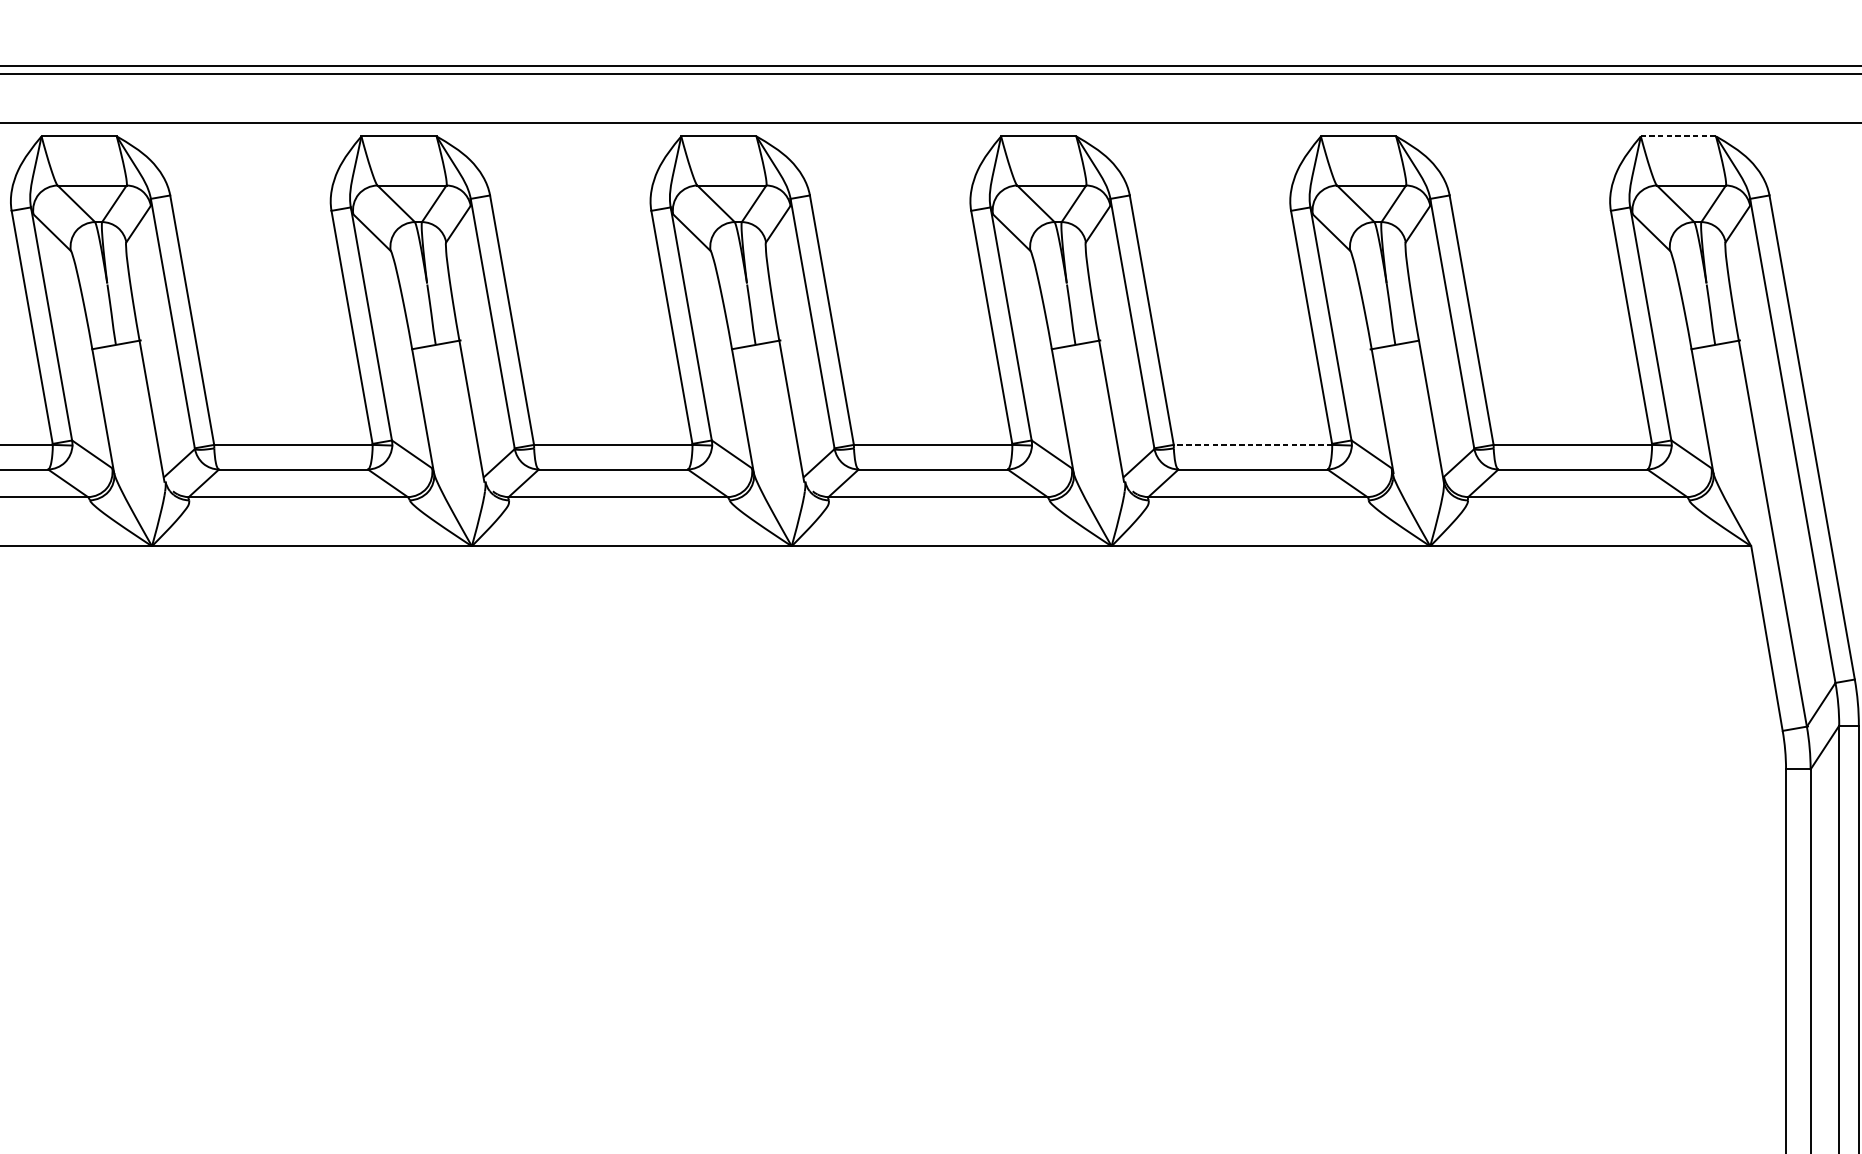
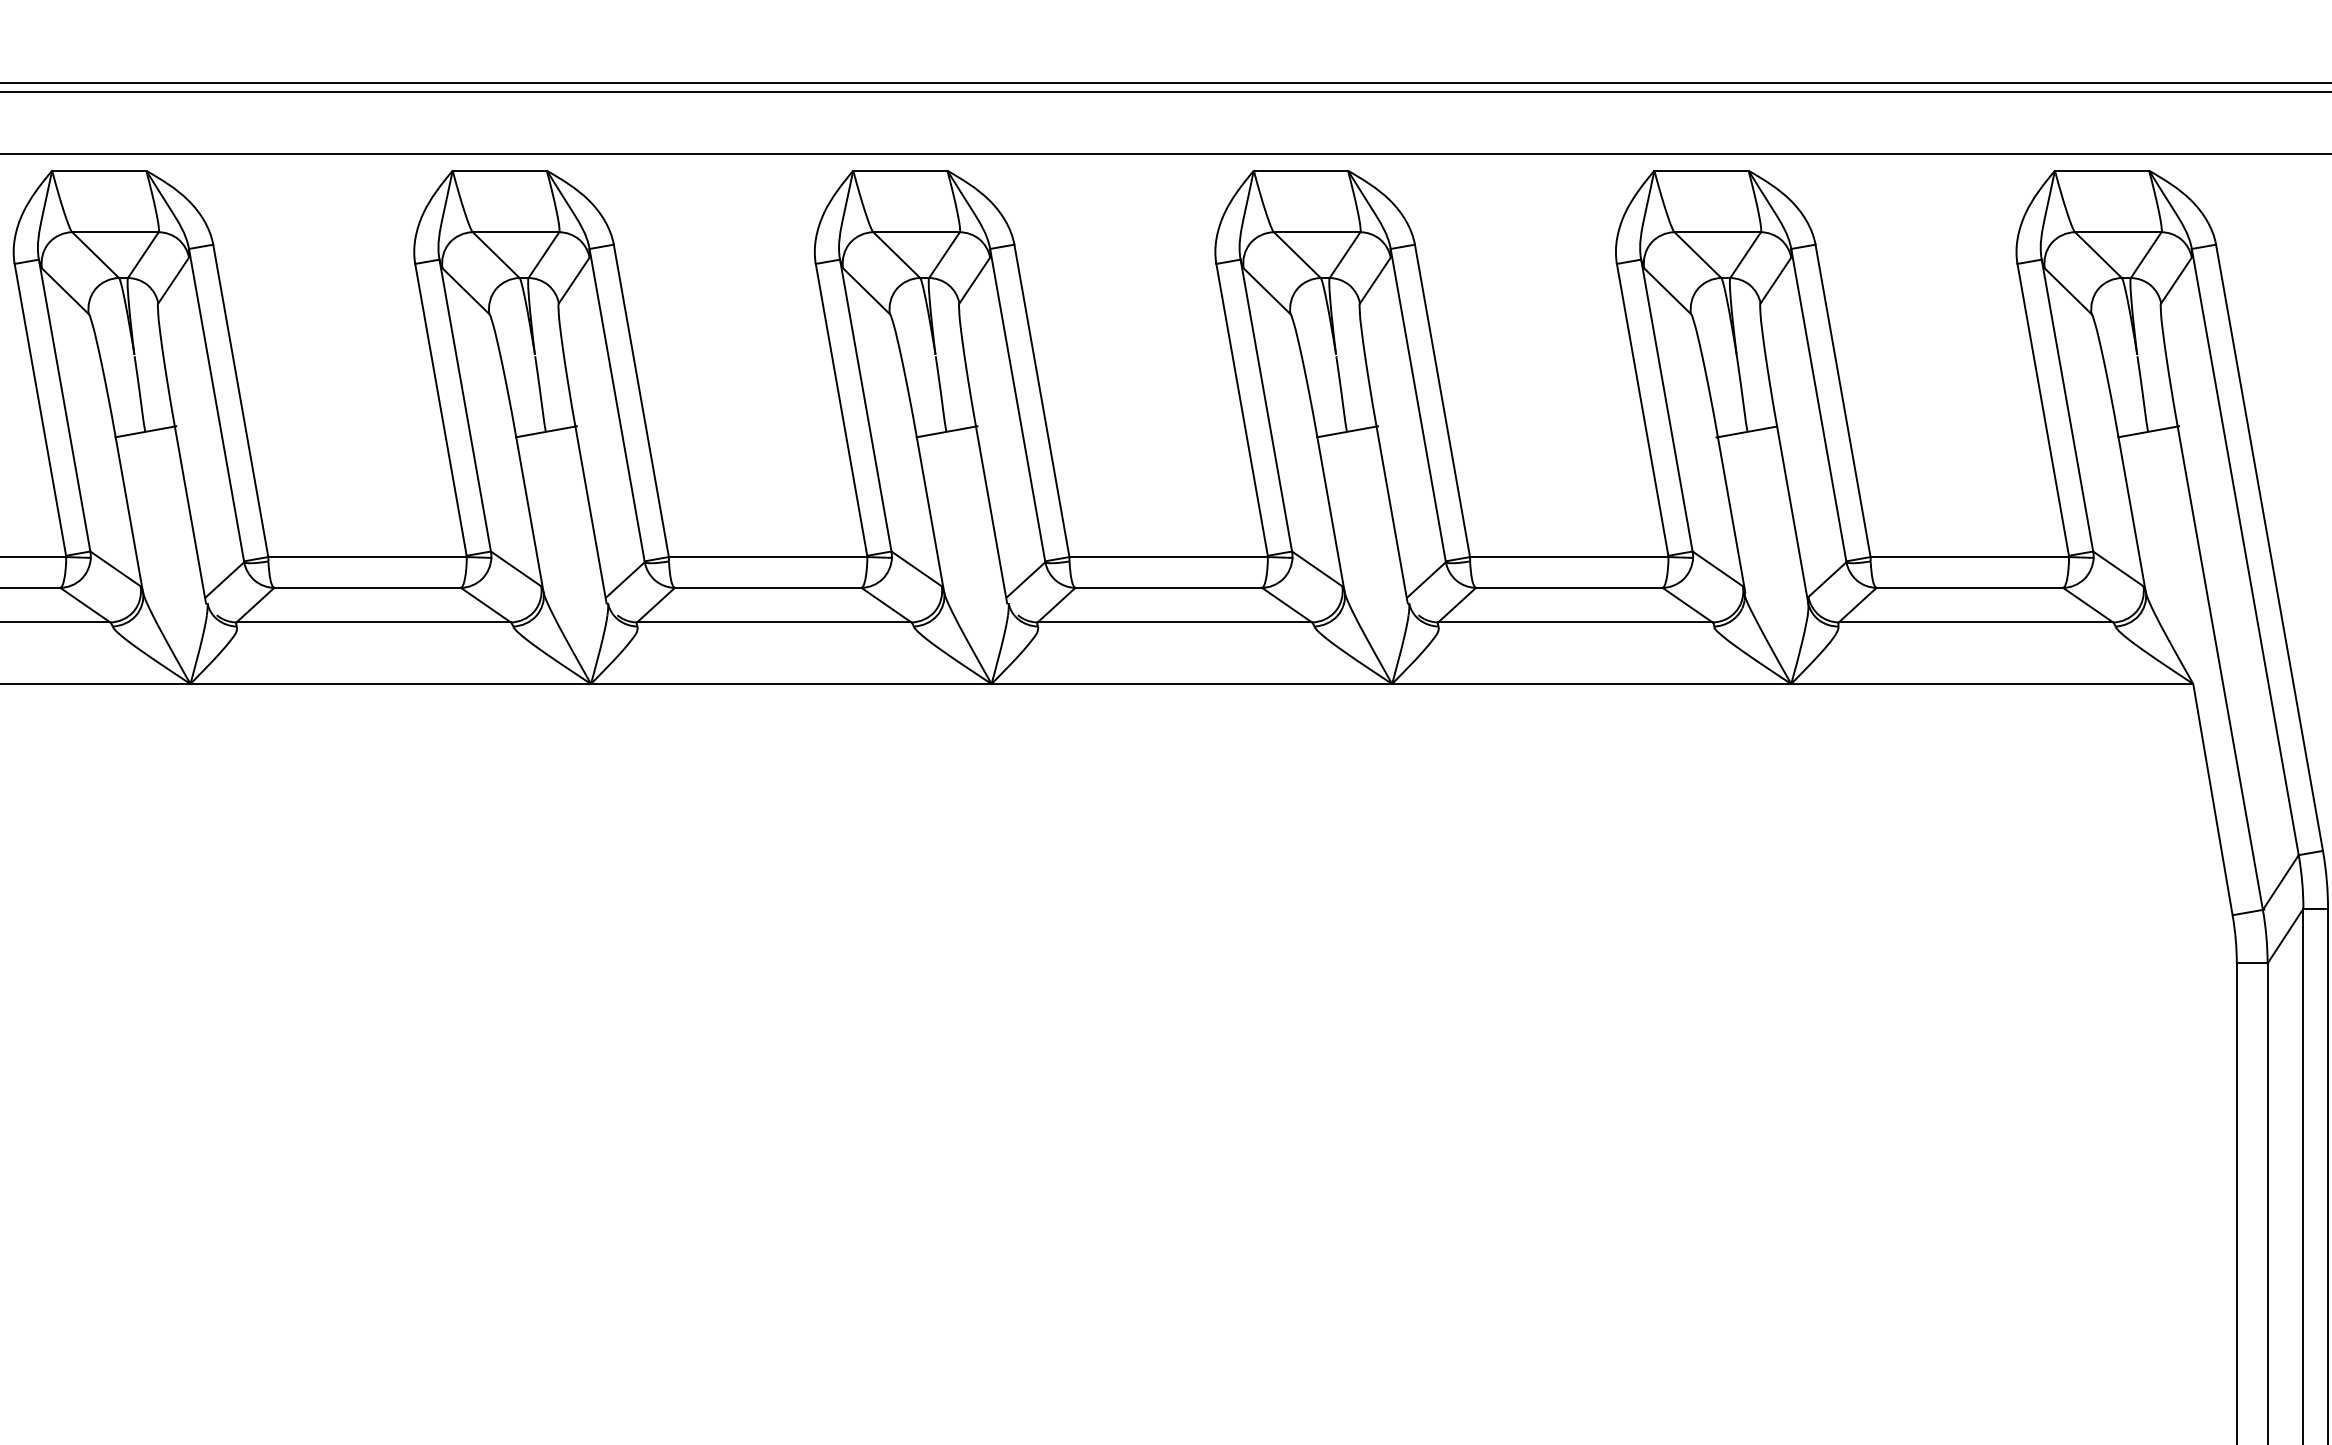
line: (1677, 136) -> (2101, 170), dashed -> solid
line: (1252, 445) -> (1568, 557), dashed -> solid

